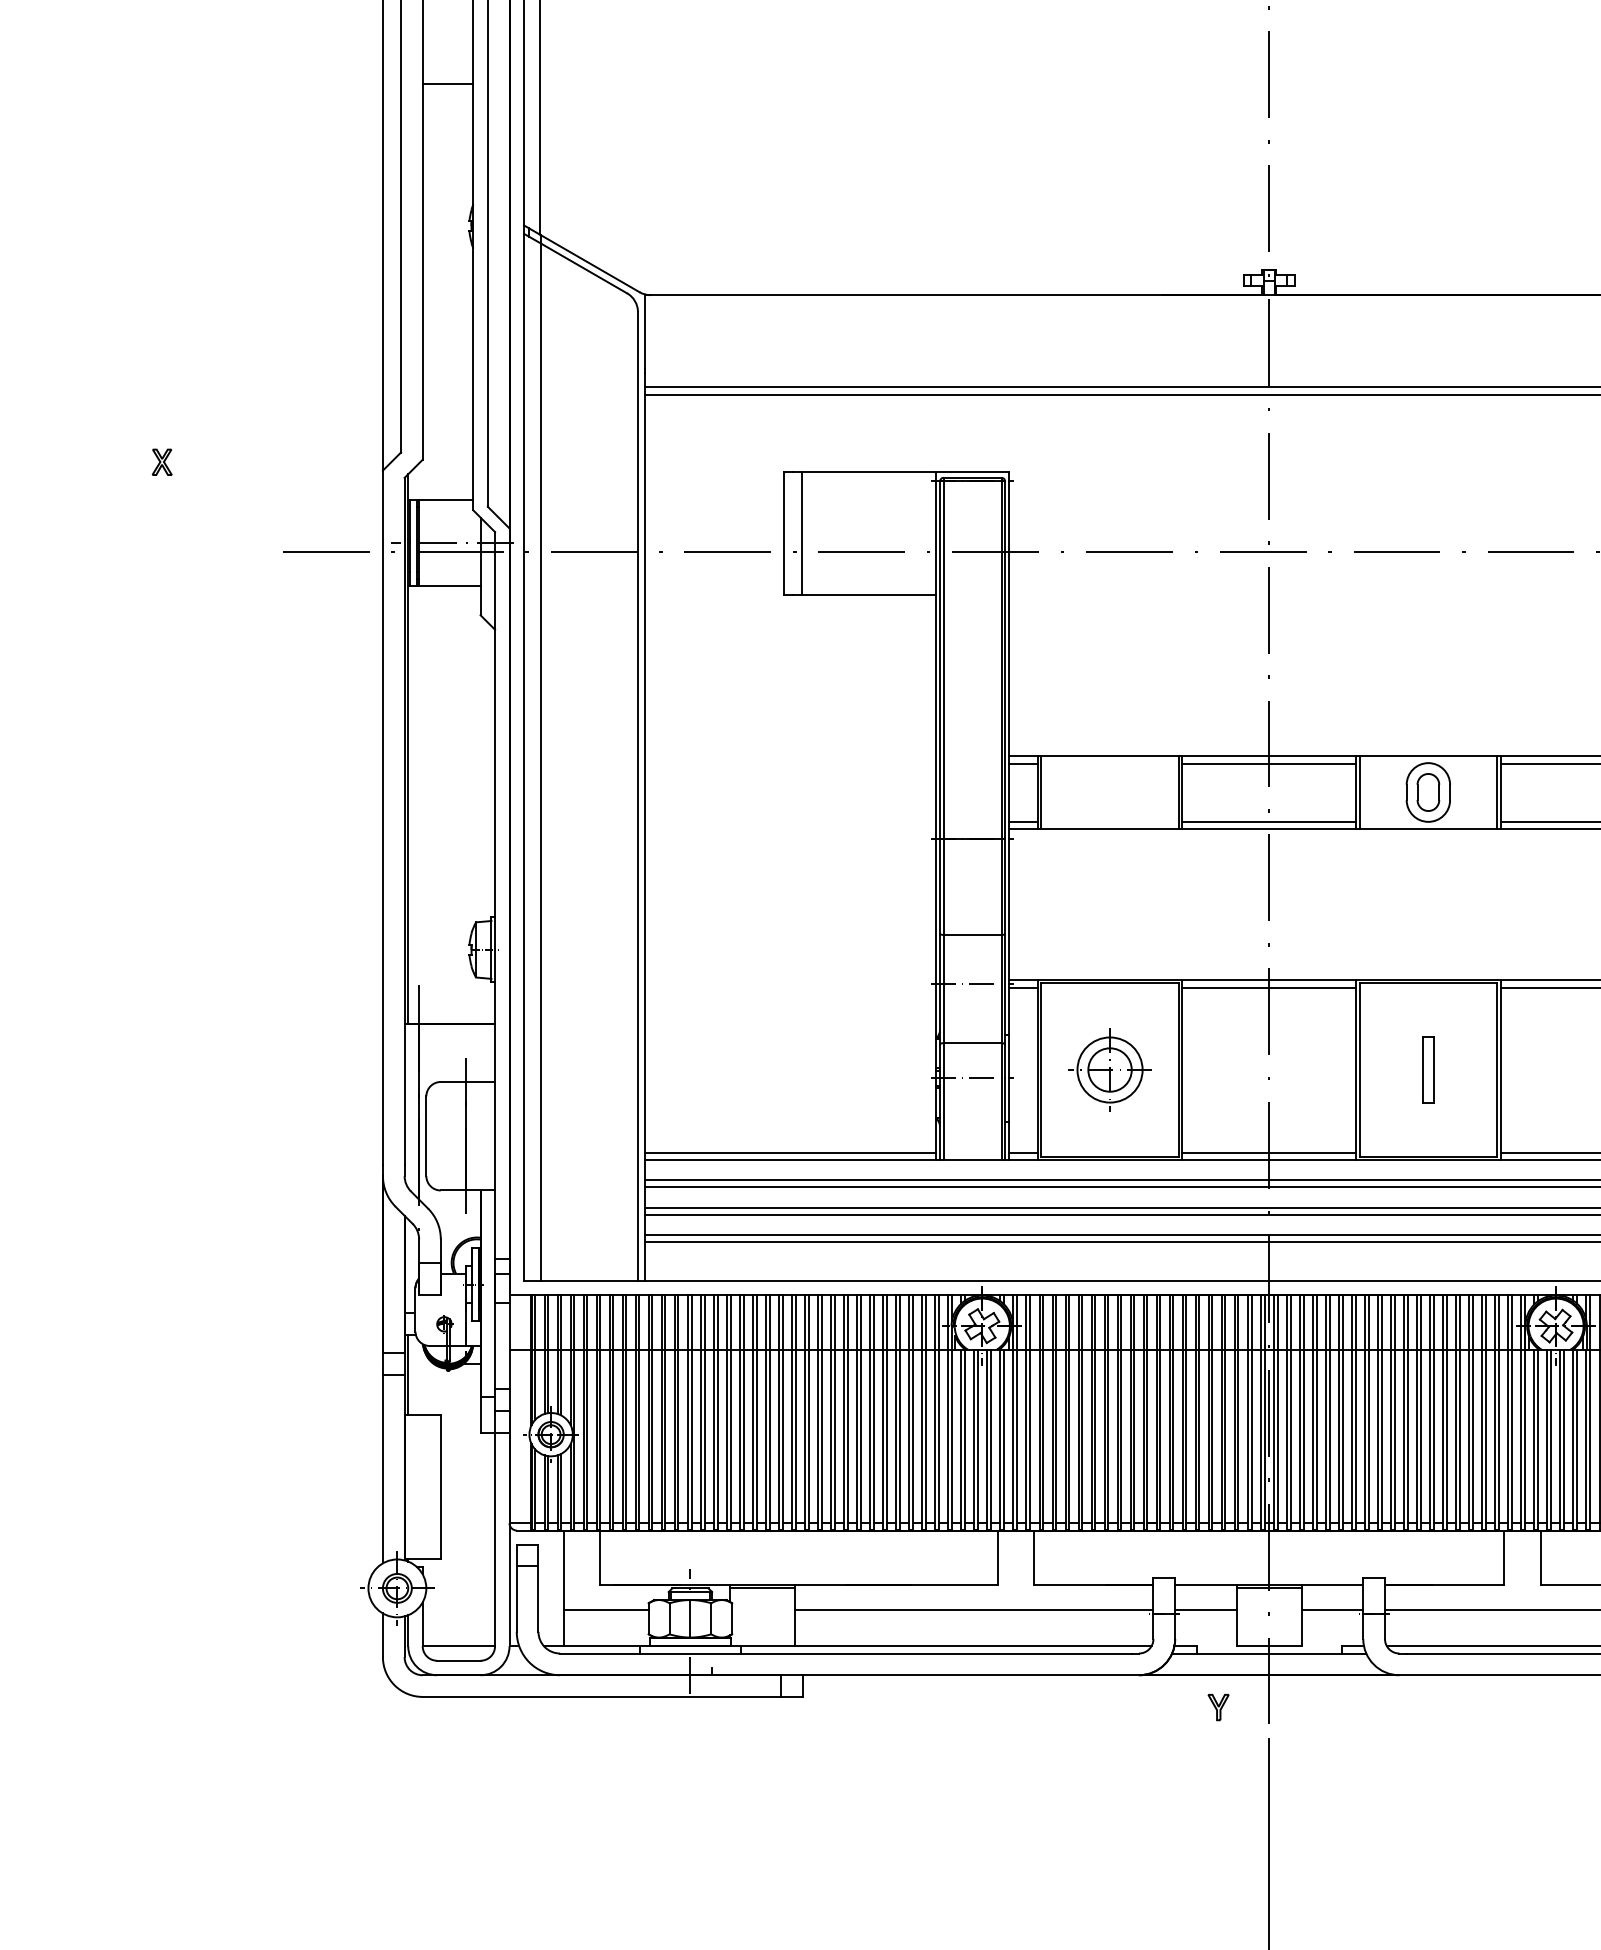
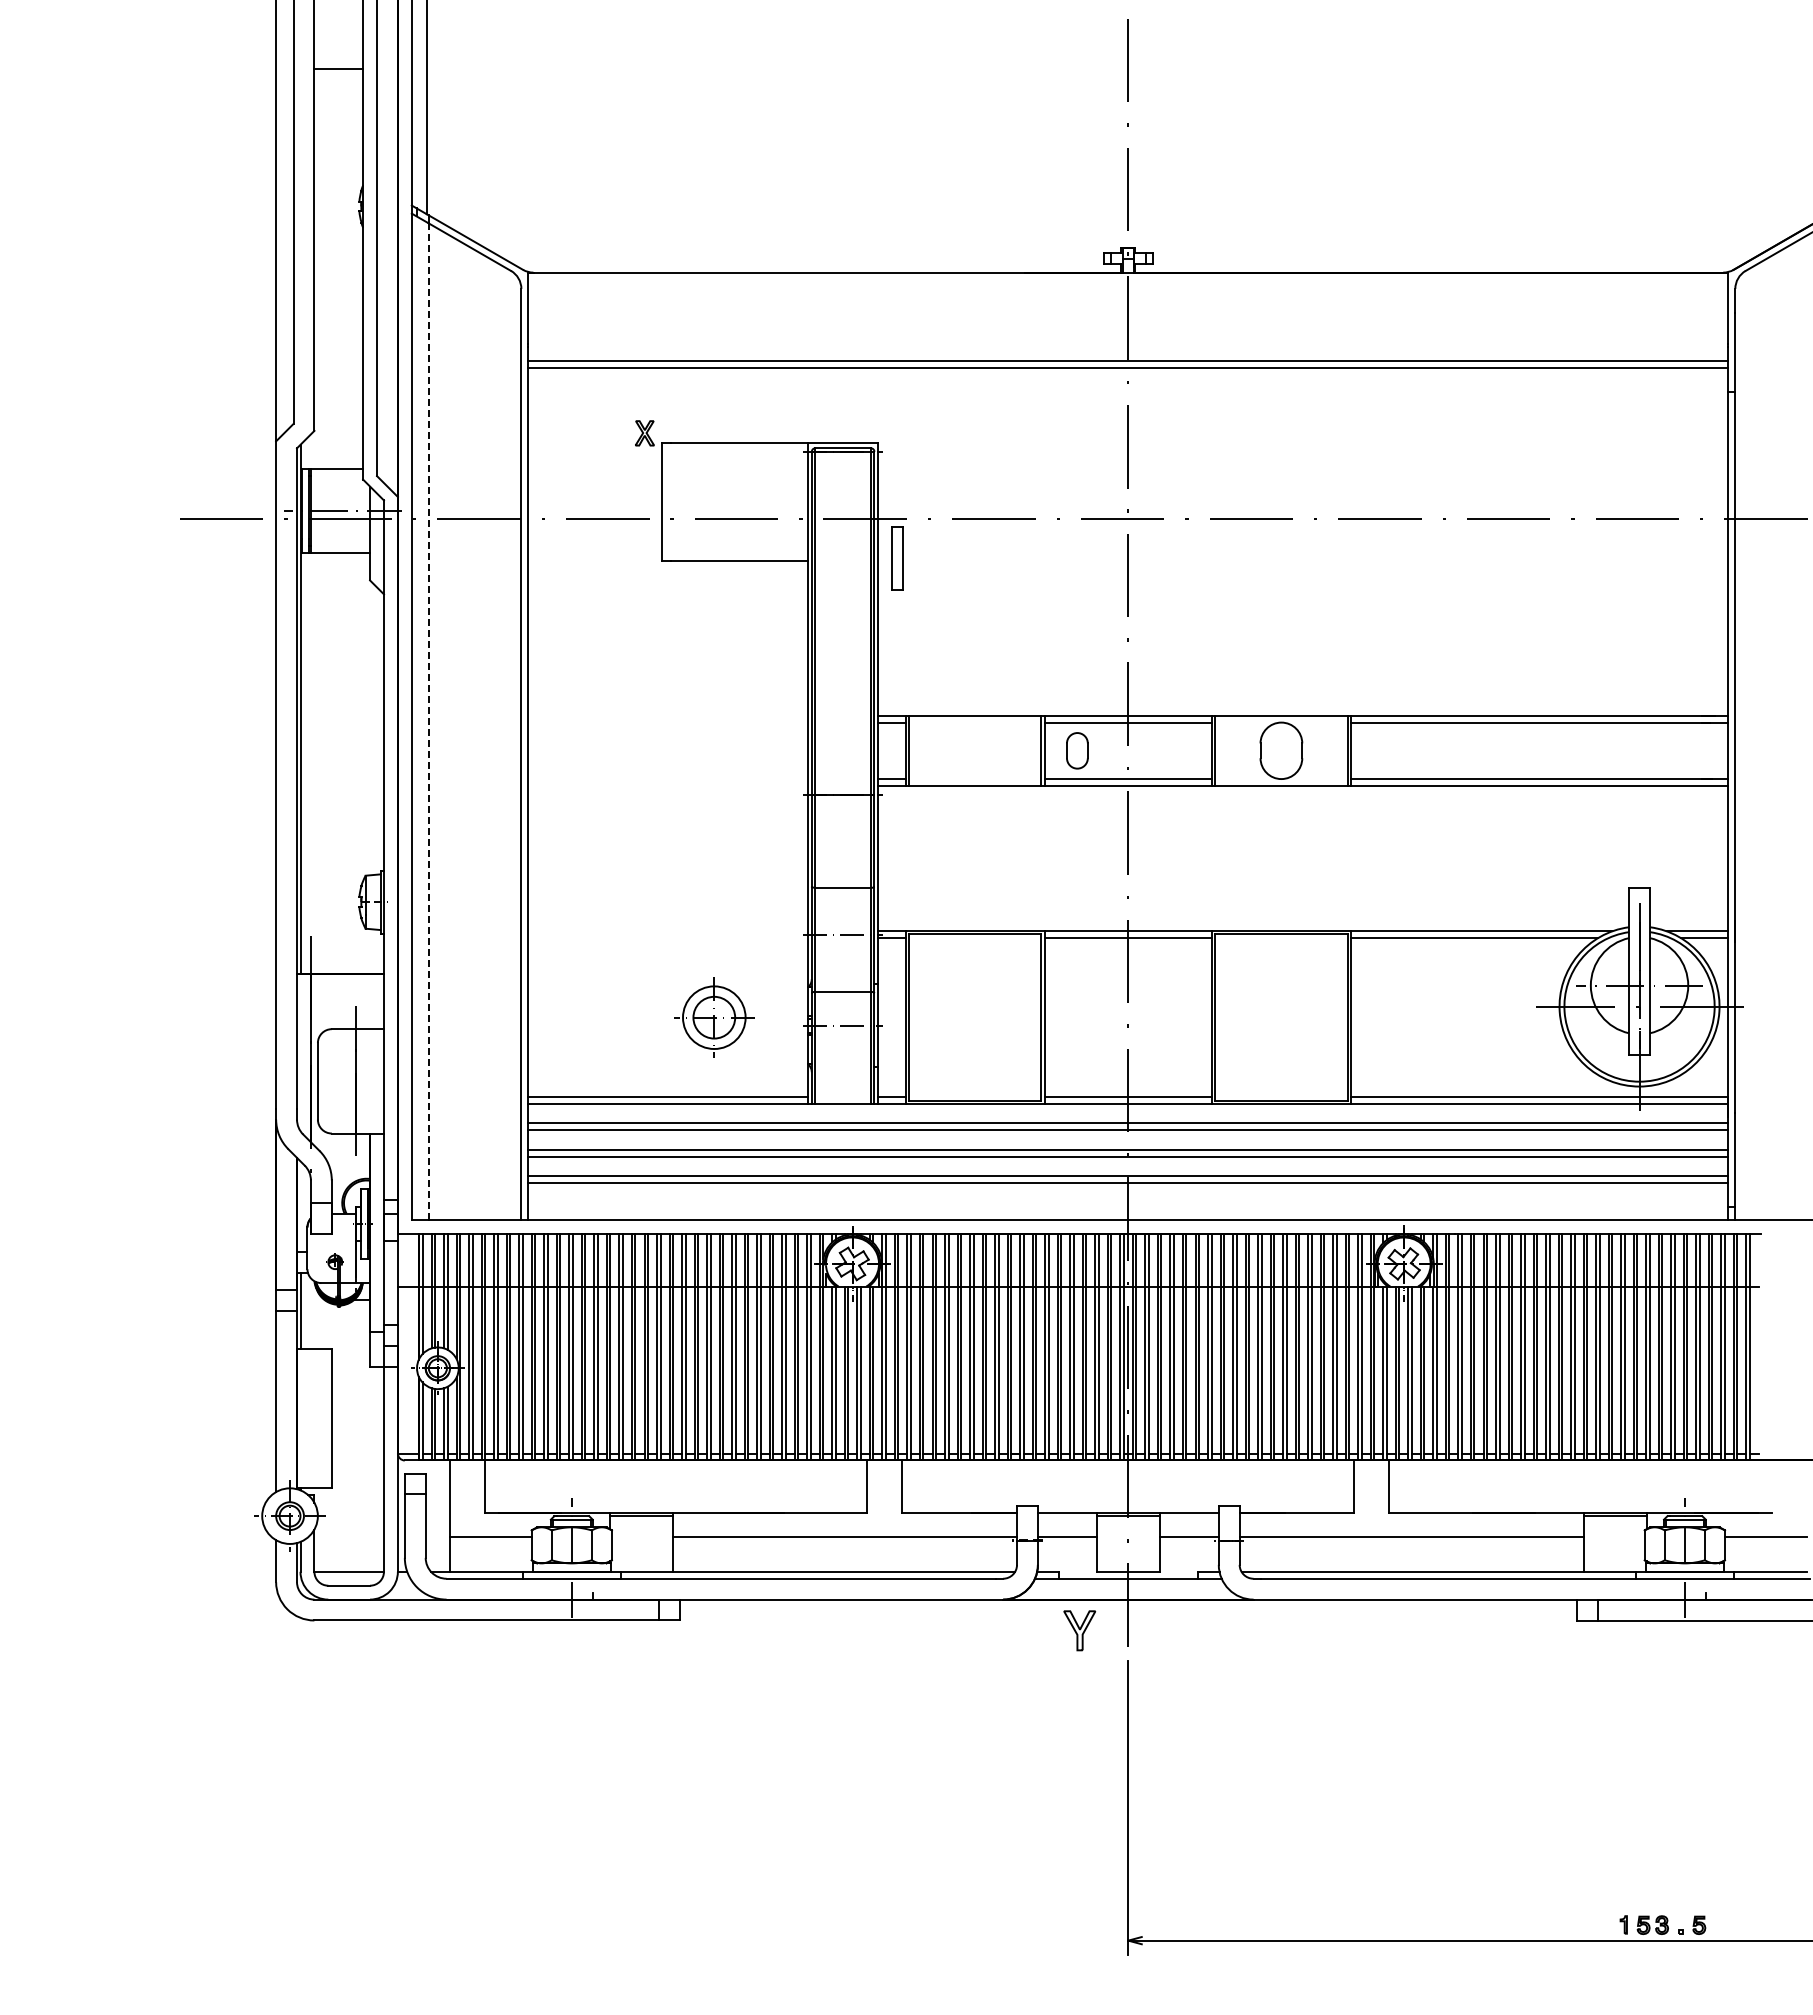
part: (161, 462) -> (644, 433), moved
line: (801, 534) -> (678, 502), removed
line: (541, 761) -> (428, 721), solid -> dashed
part: (1428, 792) -> (1077, 750), moved
part: (1110, 1069) -> (714, 1017), moved
part: (1428, 1069) -> (897, 558), moved
part: (1218, 1707) -> (1079, 1630), size x1.6

